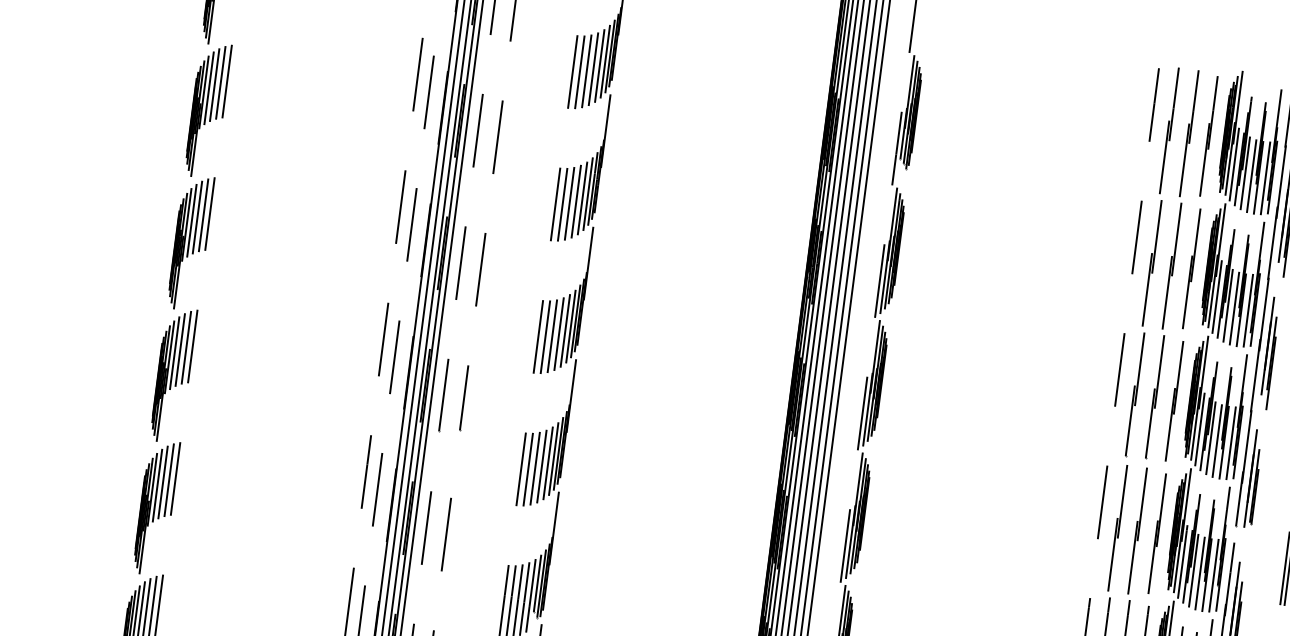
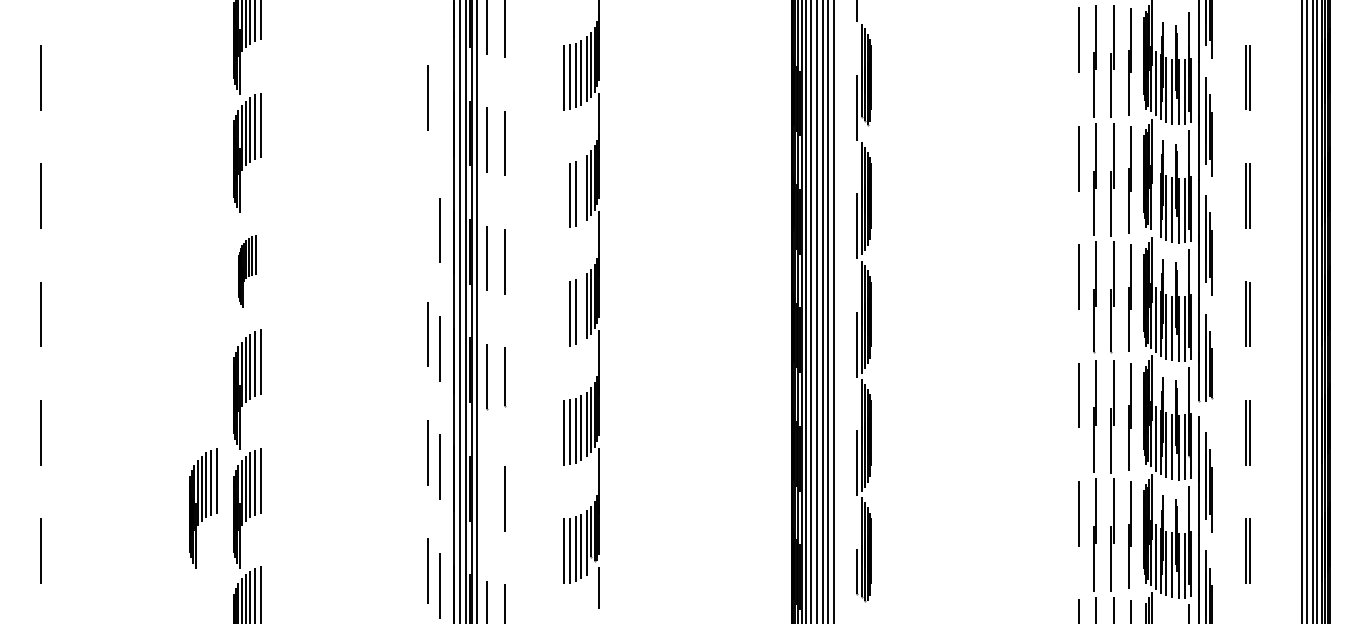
line: (429, 91) -> (439, 111), removed
line: (576, 201) -> (581, 191), removed
line: (555, 203) -> (563, 195), removed
line: (400, 206) -> (427, 215), removed
part: (191, 242) -> (247, 271), size x0.6
line: (1216, 296) -> (1155, 201), removed
line: (559, 333) -> (581, 309), removed
line: (538, 336) -> (563, 314), removed
part: (107, 501) -> (203, 508), added
line: (426, 528) -> (487, 495), removed

